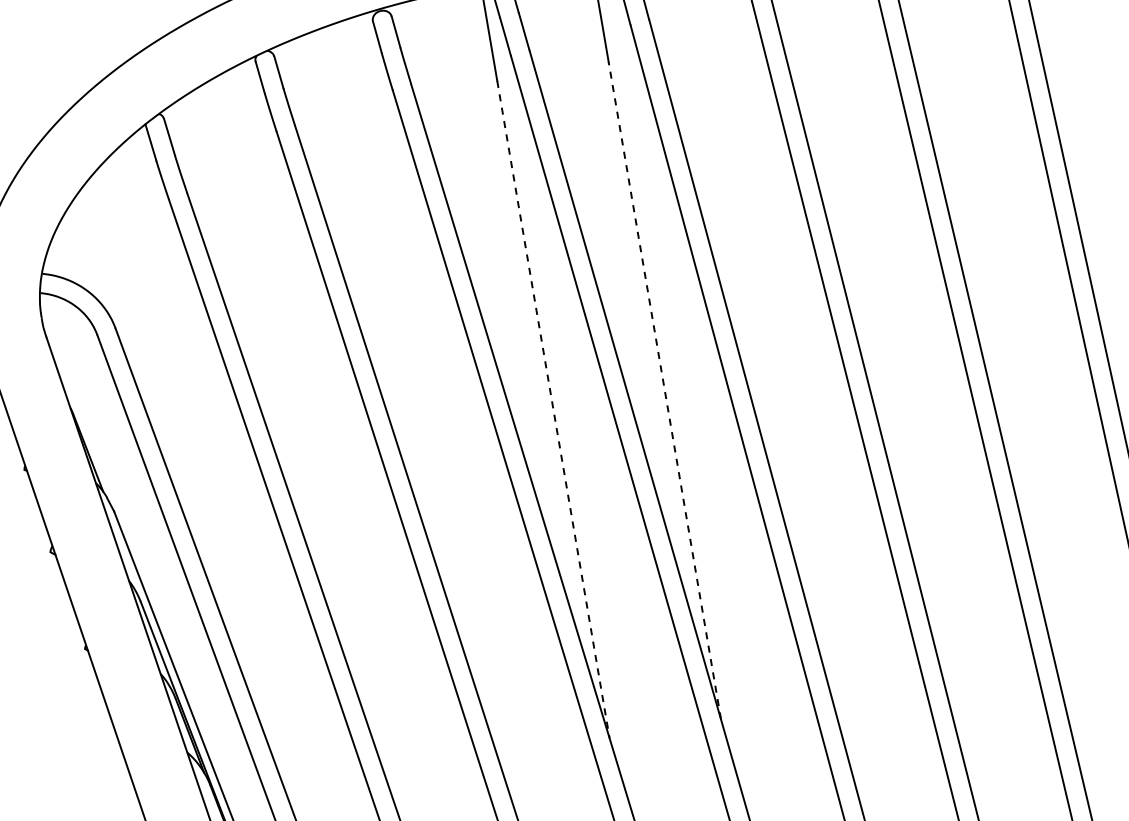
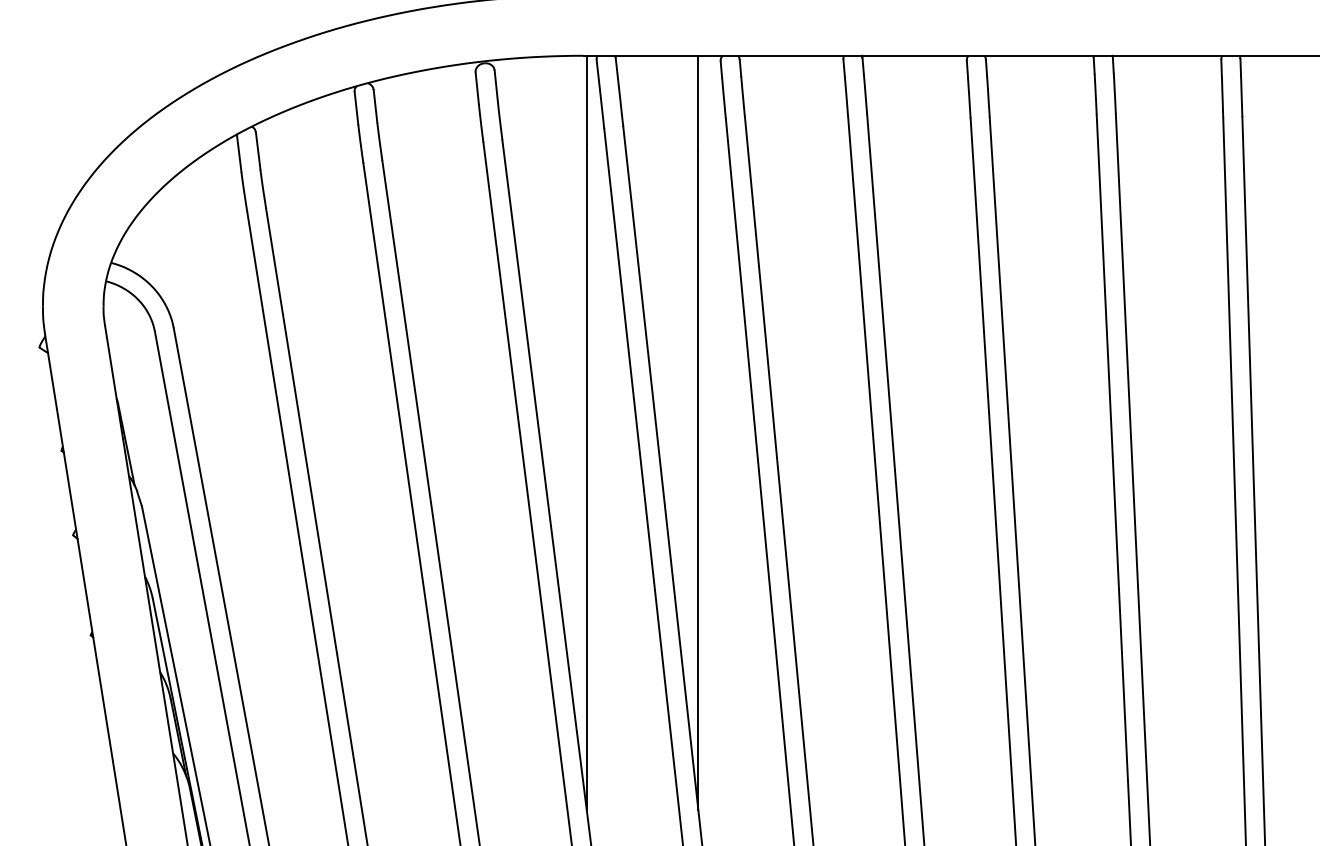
line: (664, 390) -> (698, 480), dashed -> solid
line: (553, 409) -> (586, 480), dashed -> solid

